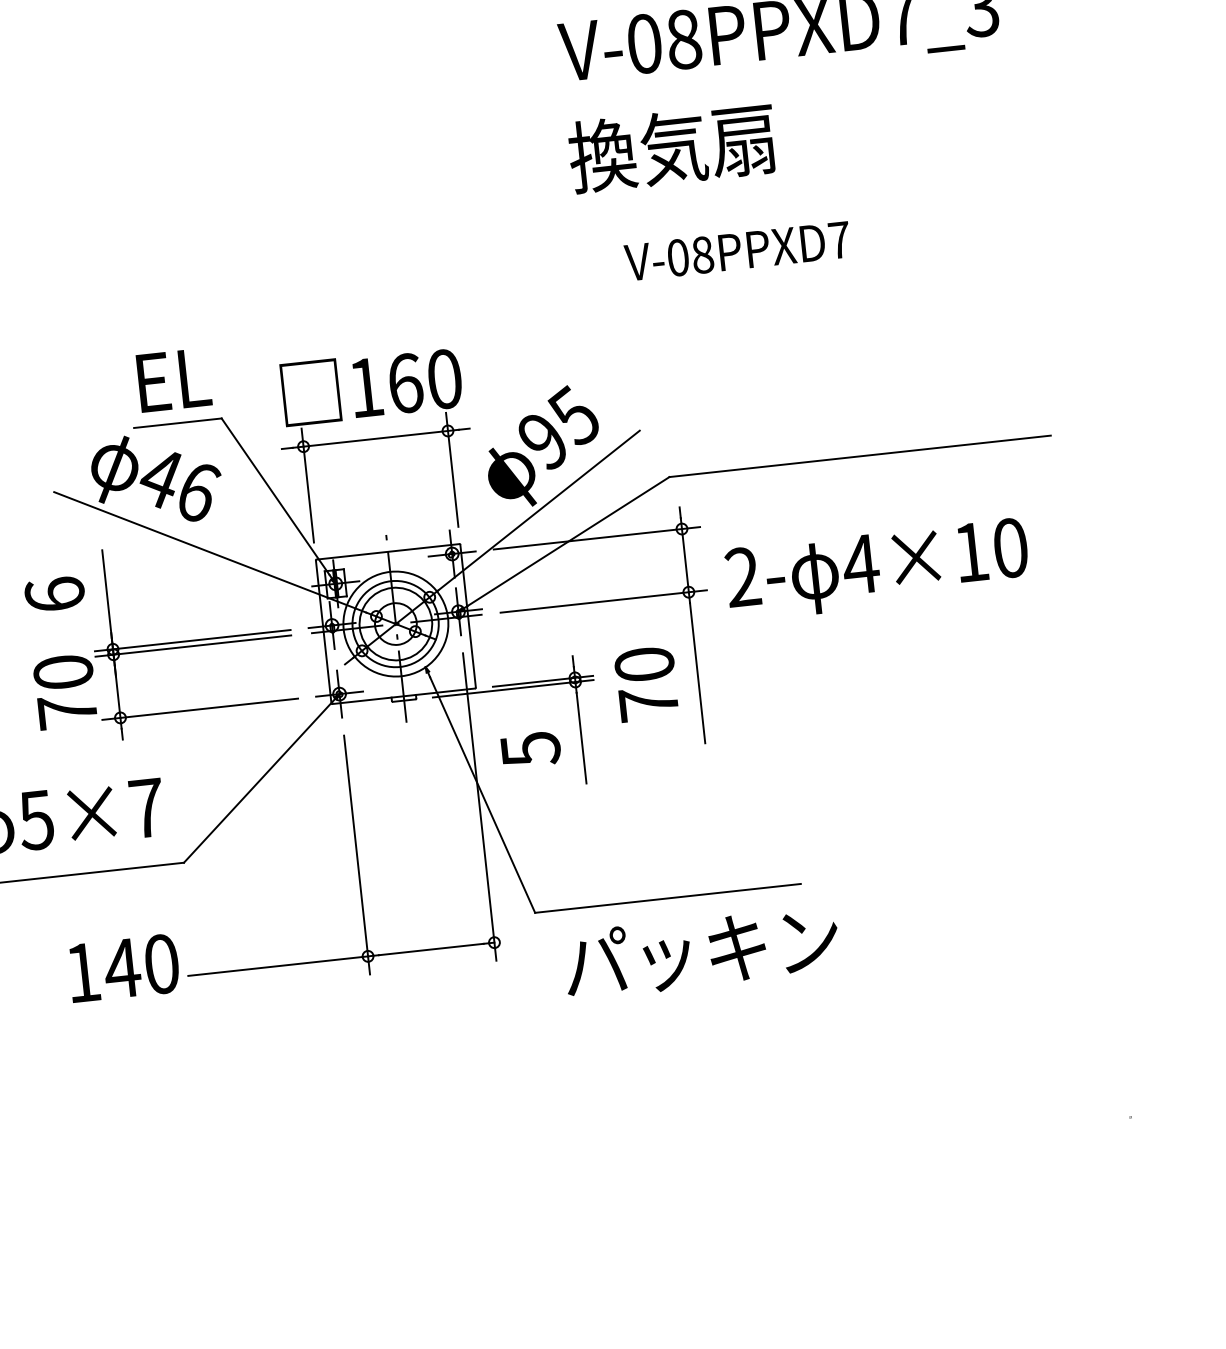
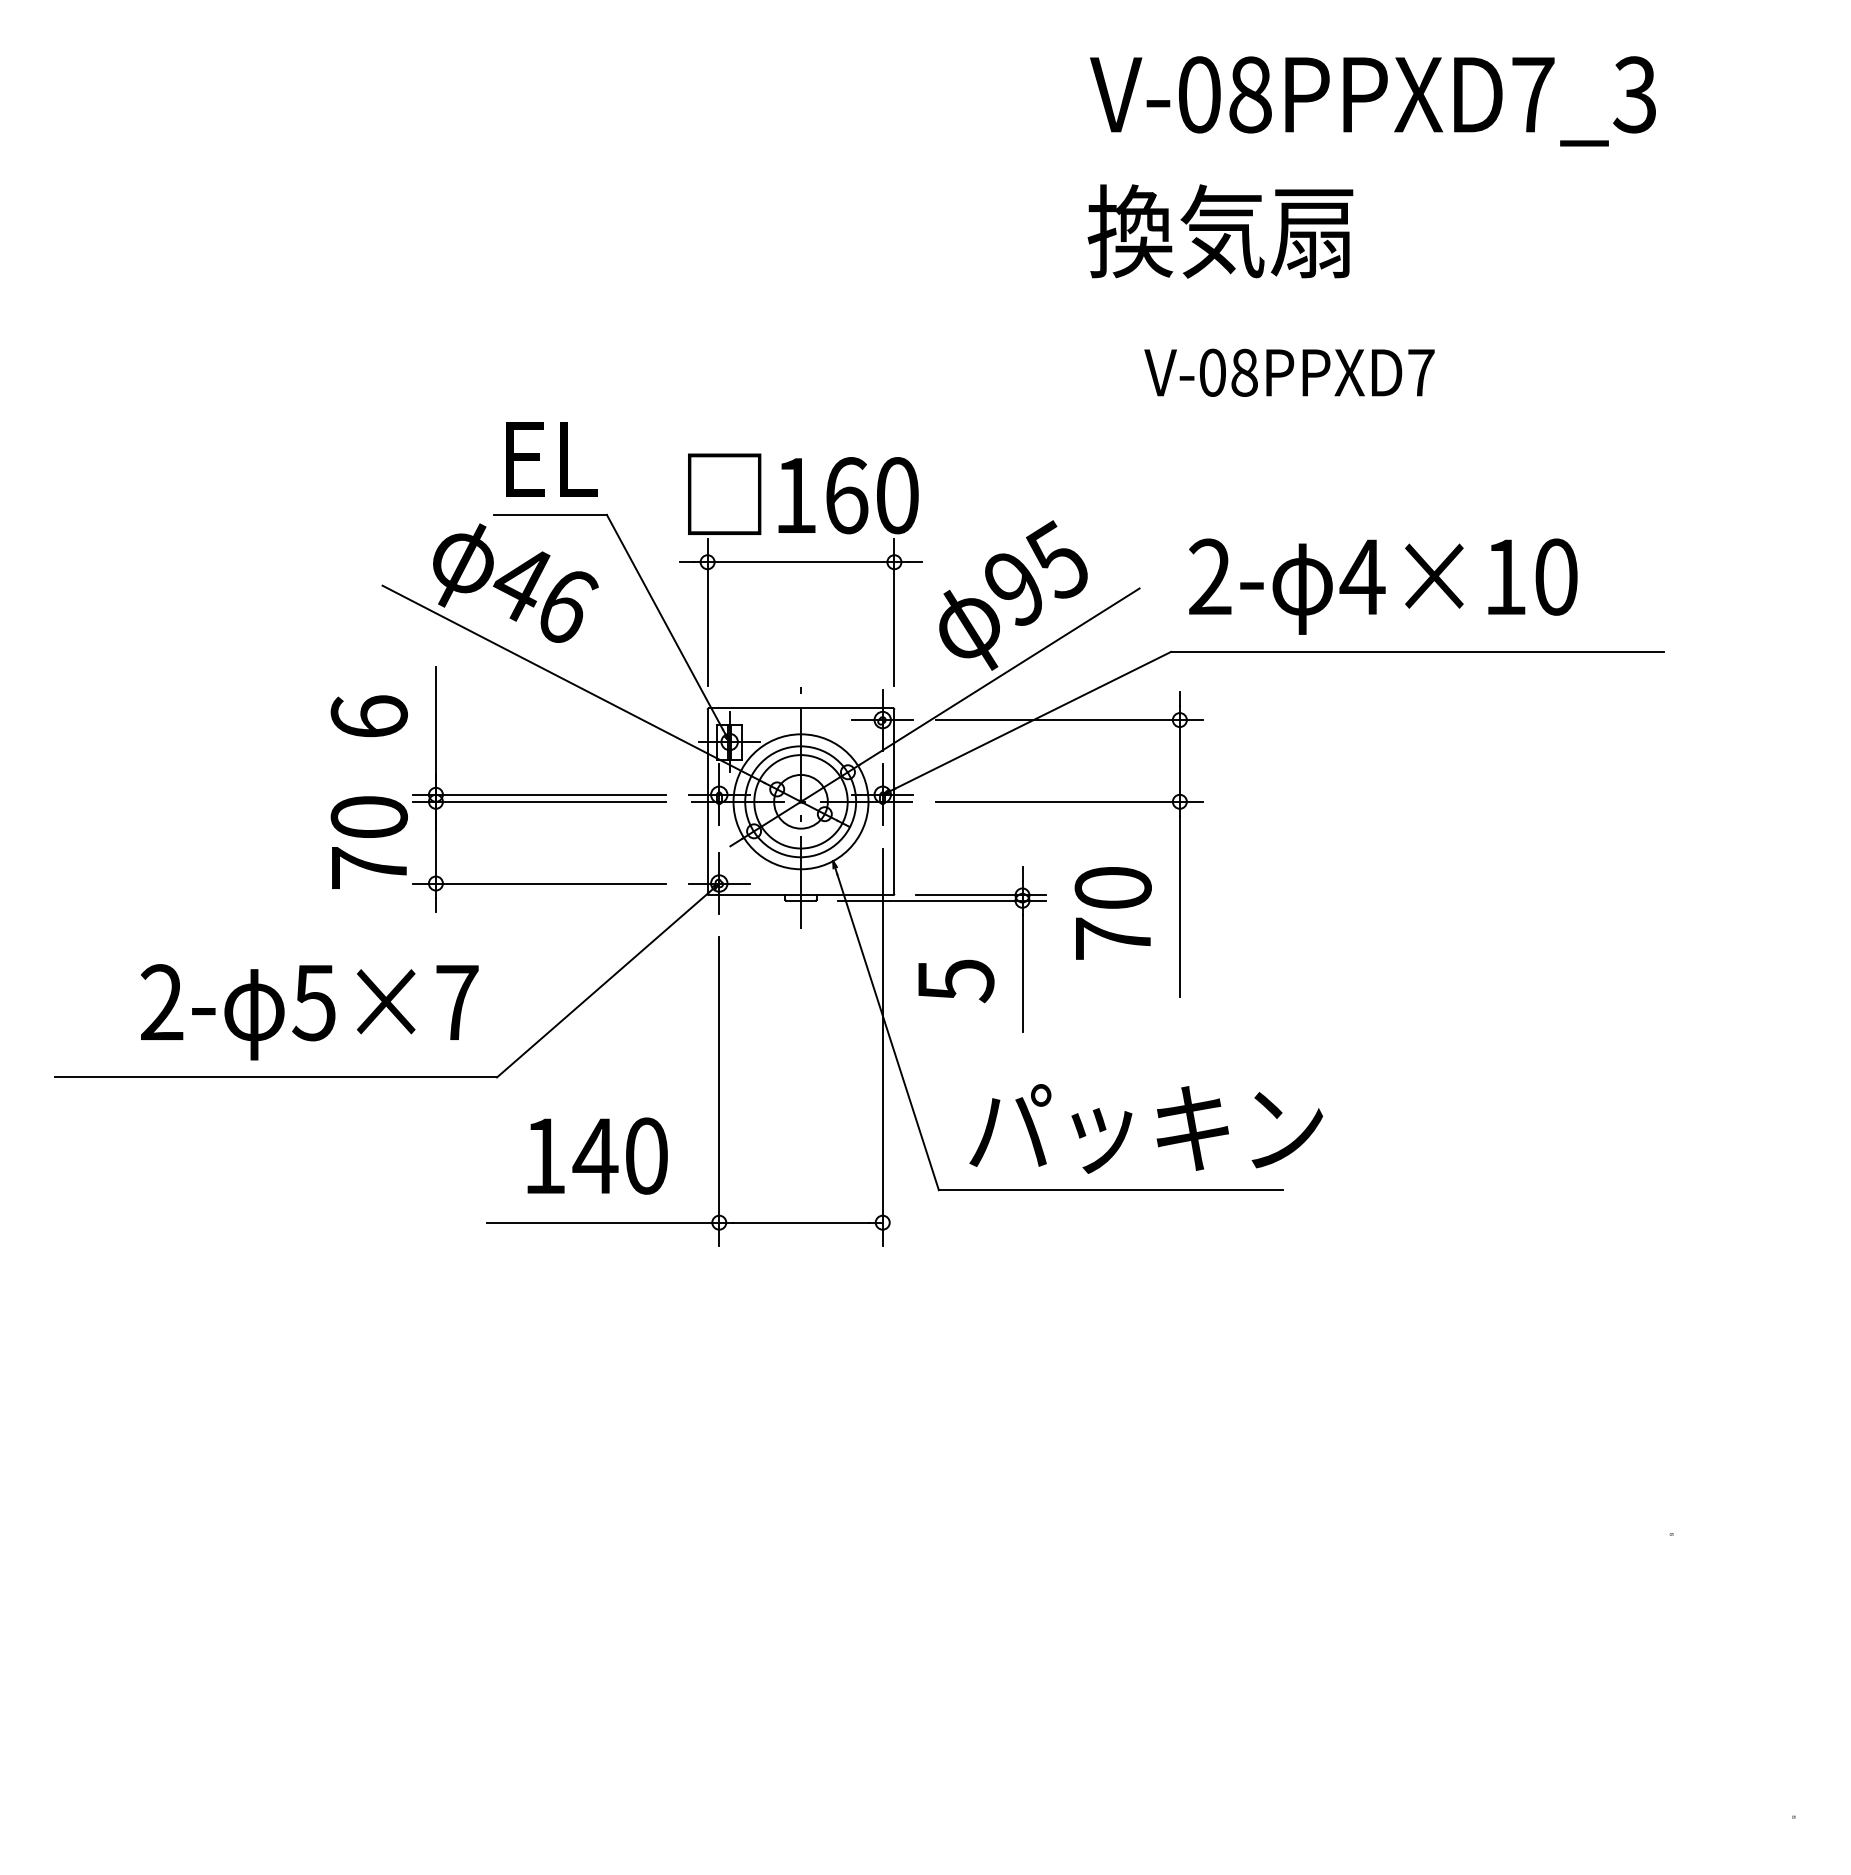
text: (877, 569) -> (1383, 586), moved
text: (701, 952) -> (1145, 1128), moved
text: (123, 967) -> (597, 1155), moved

